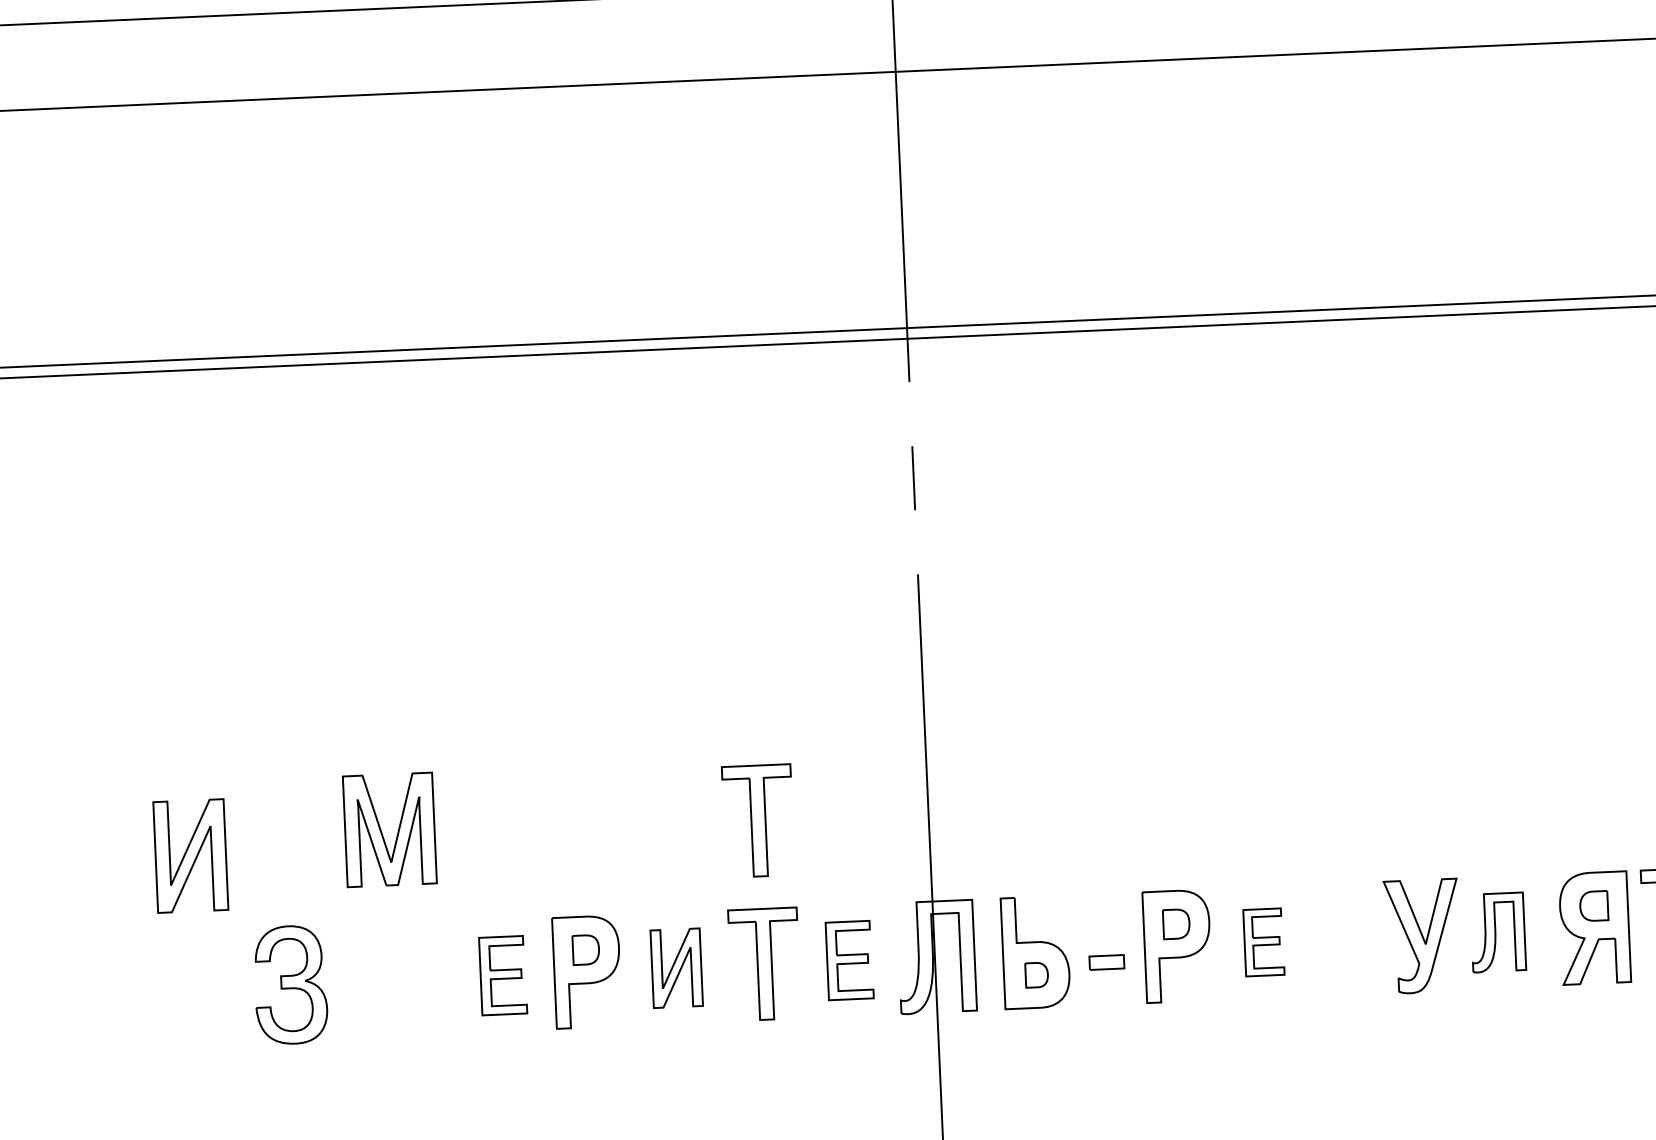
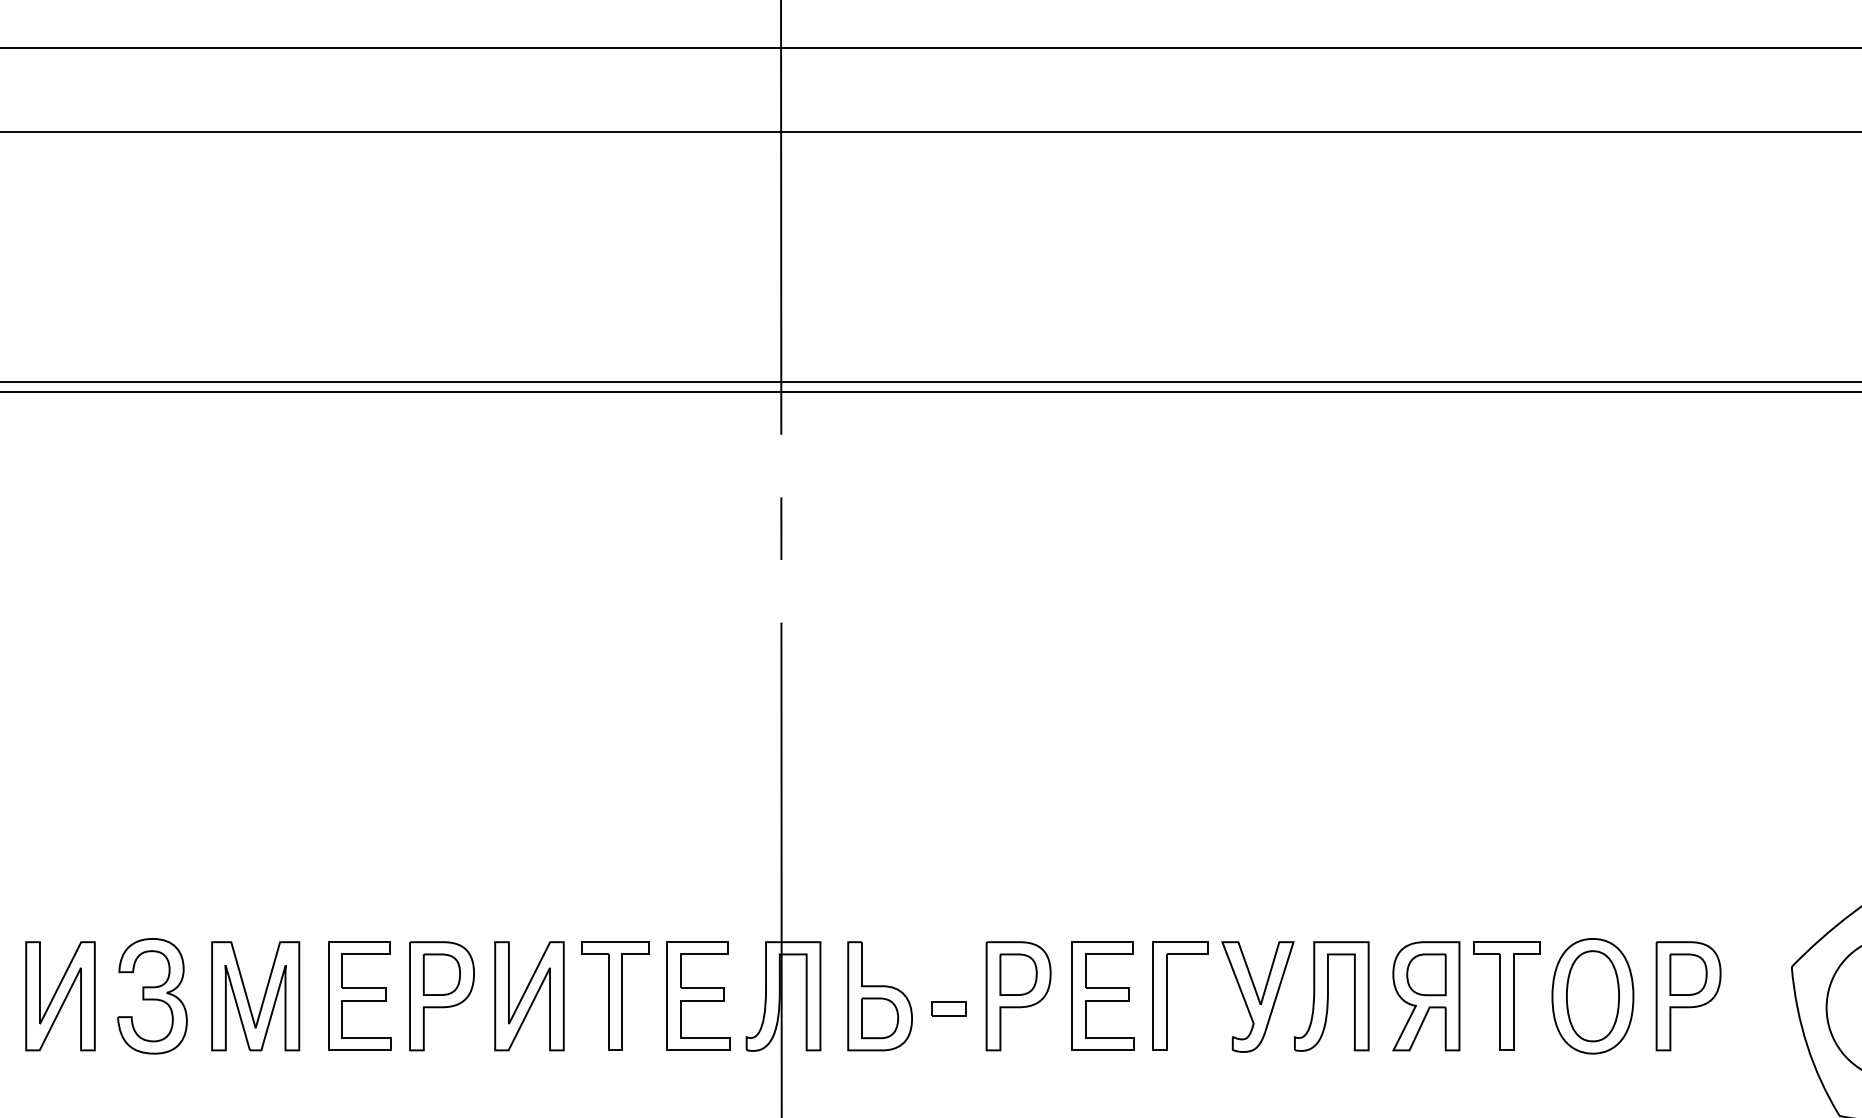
part: (758, 820) -> (615, 855), removed
part: (382, 832) -> (248, 998), moved
part: (190, 856) -> (60, 996), moved
part: (1594, 905) -> (1426, 974), size x1.43
part: (1176, 924) -> (1018, 974), size x1.43
part: (1497, 932) -> (1331, 996), size x1.43
part: (1329, 938) -> (1167, 995), added
part: (1263, 941) -> (1102, 995), size x1.67
part: (585, 949) -> (441, 974), size x1.43
part: (849, 959) -> (698, 995), size x1.43
part: (676, 968) -> (529, 996), size x1.43
part: (502, 974) -> (359, 995), size x1.43
part: (1037, 975) -> (880, 1018), size x1.67

